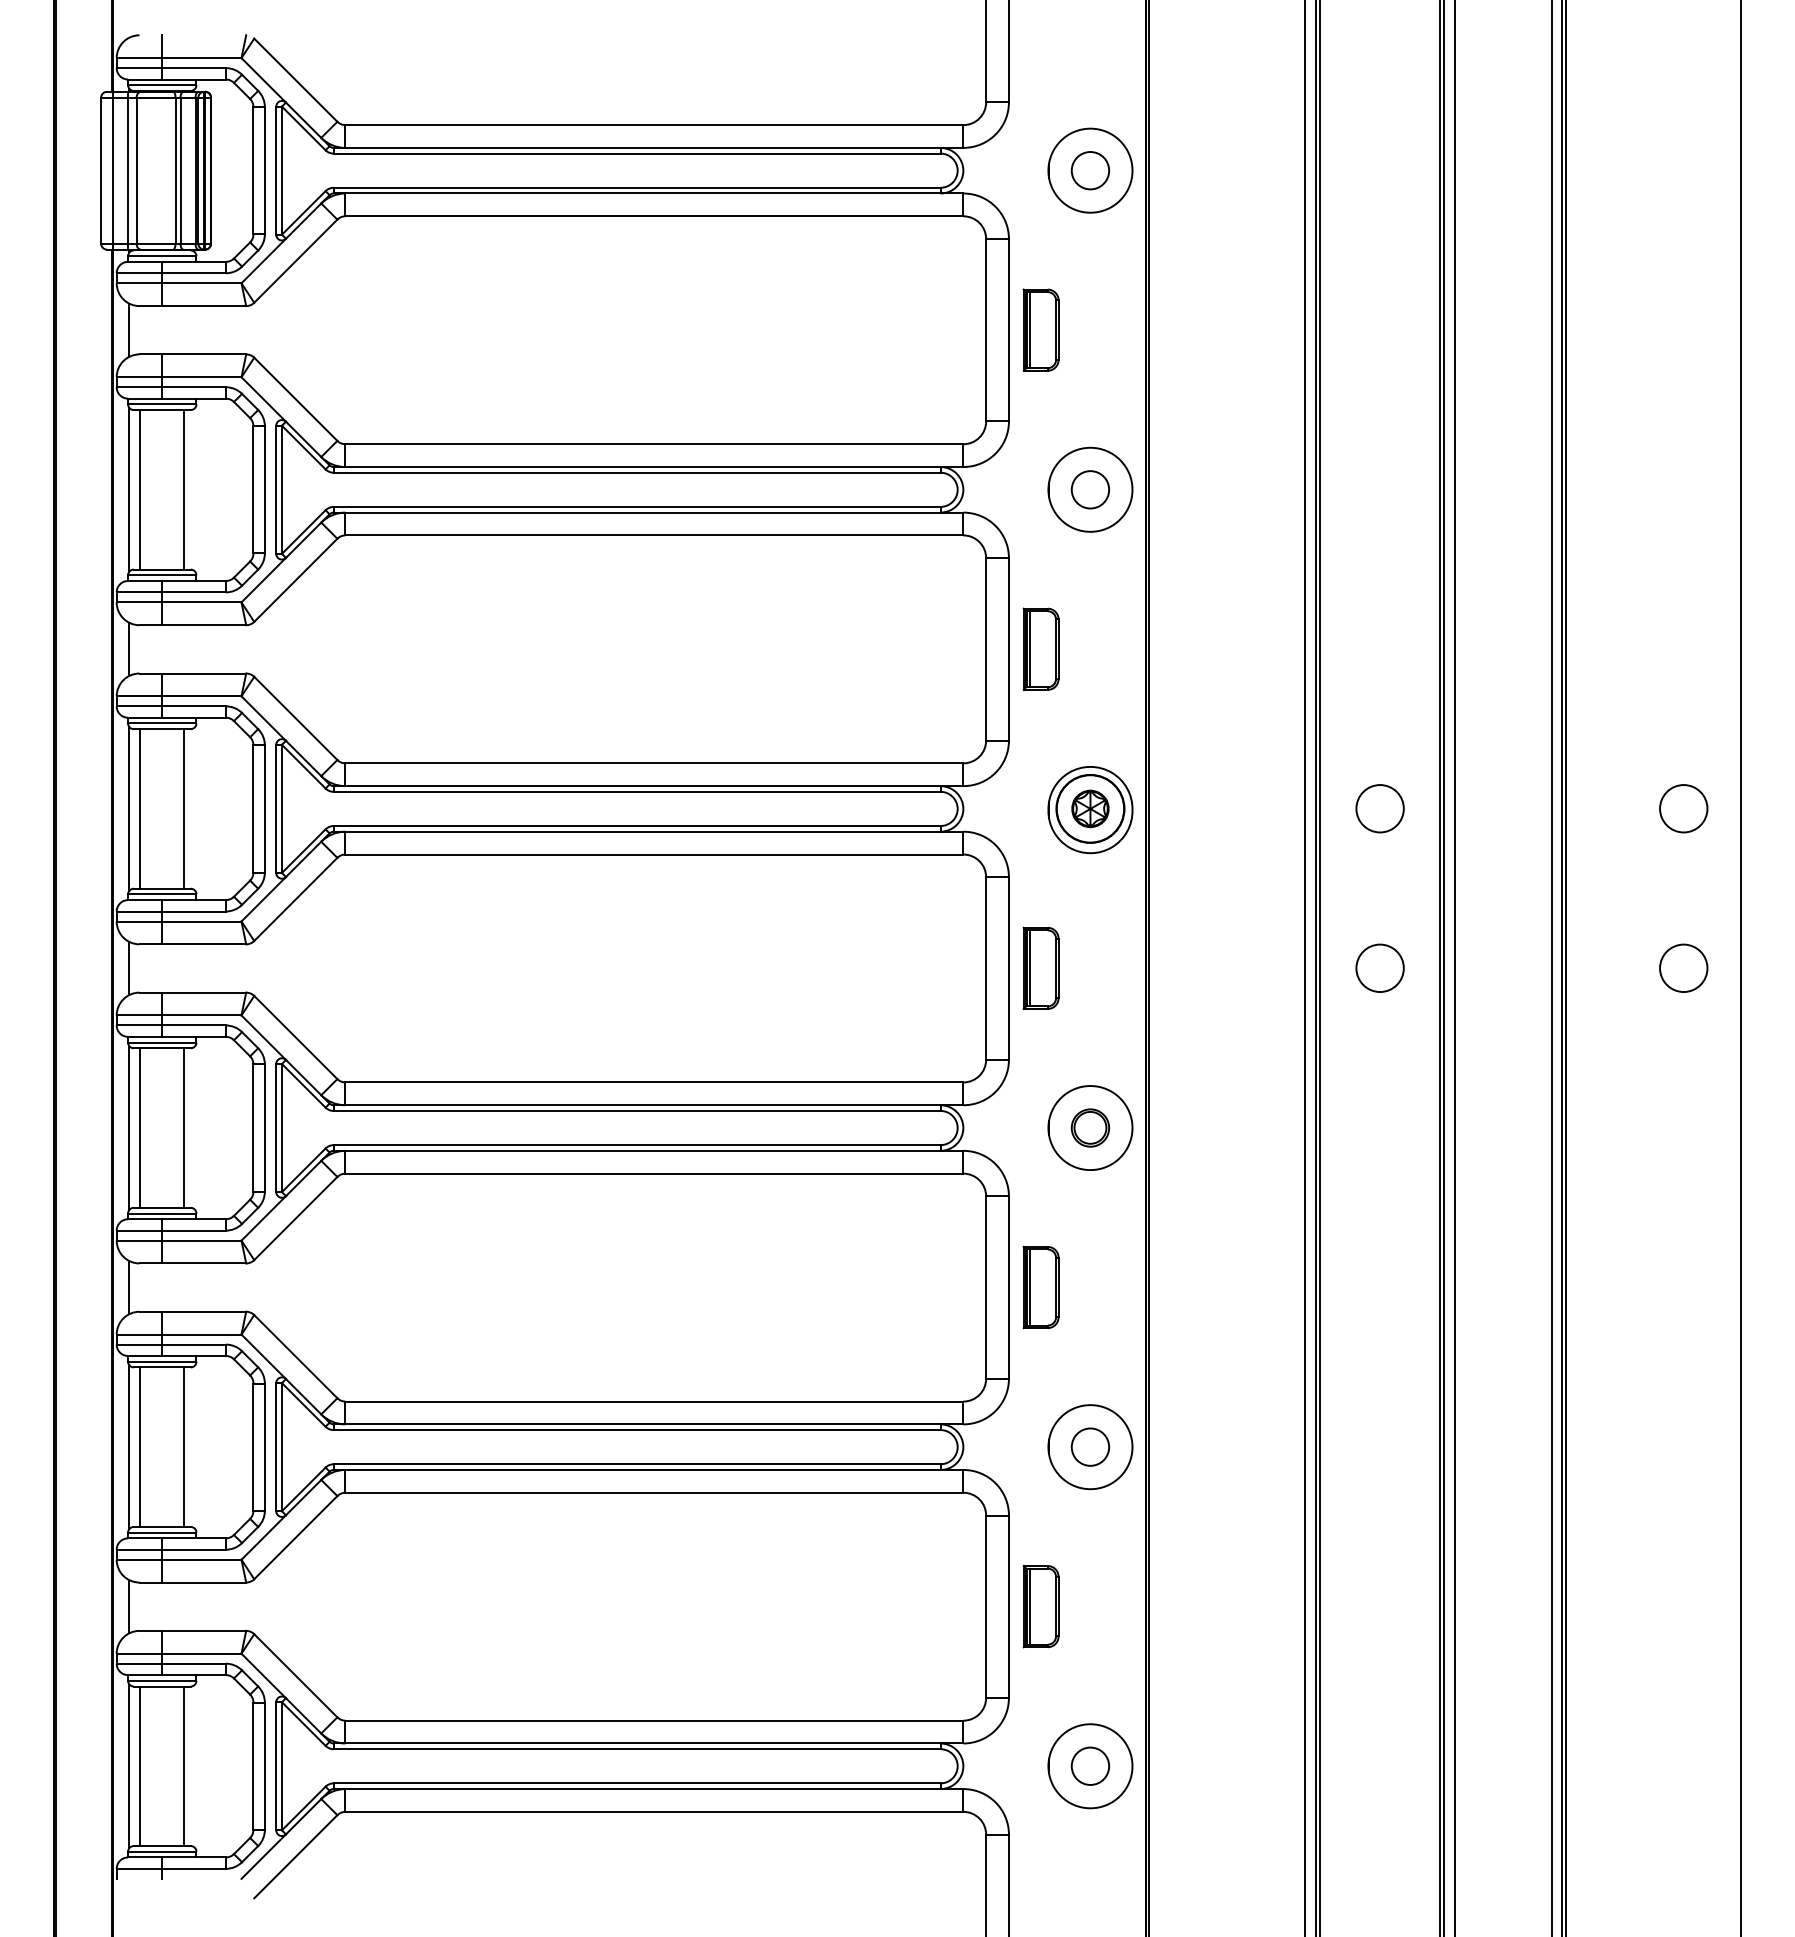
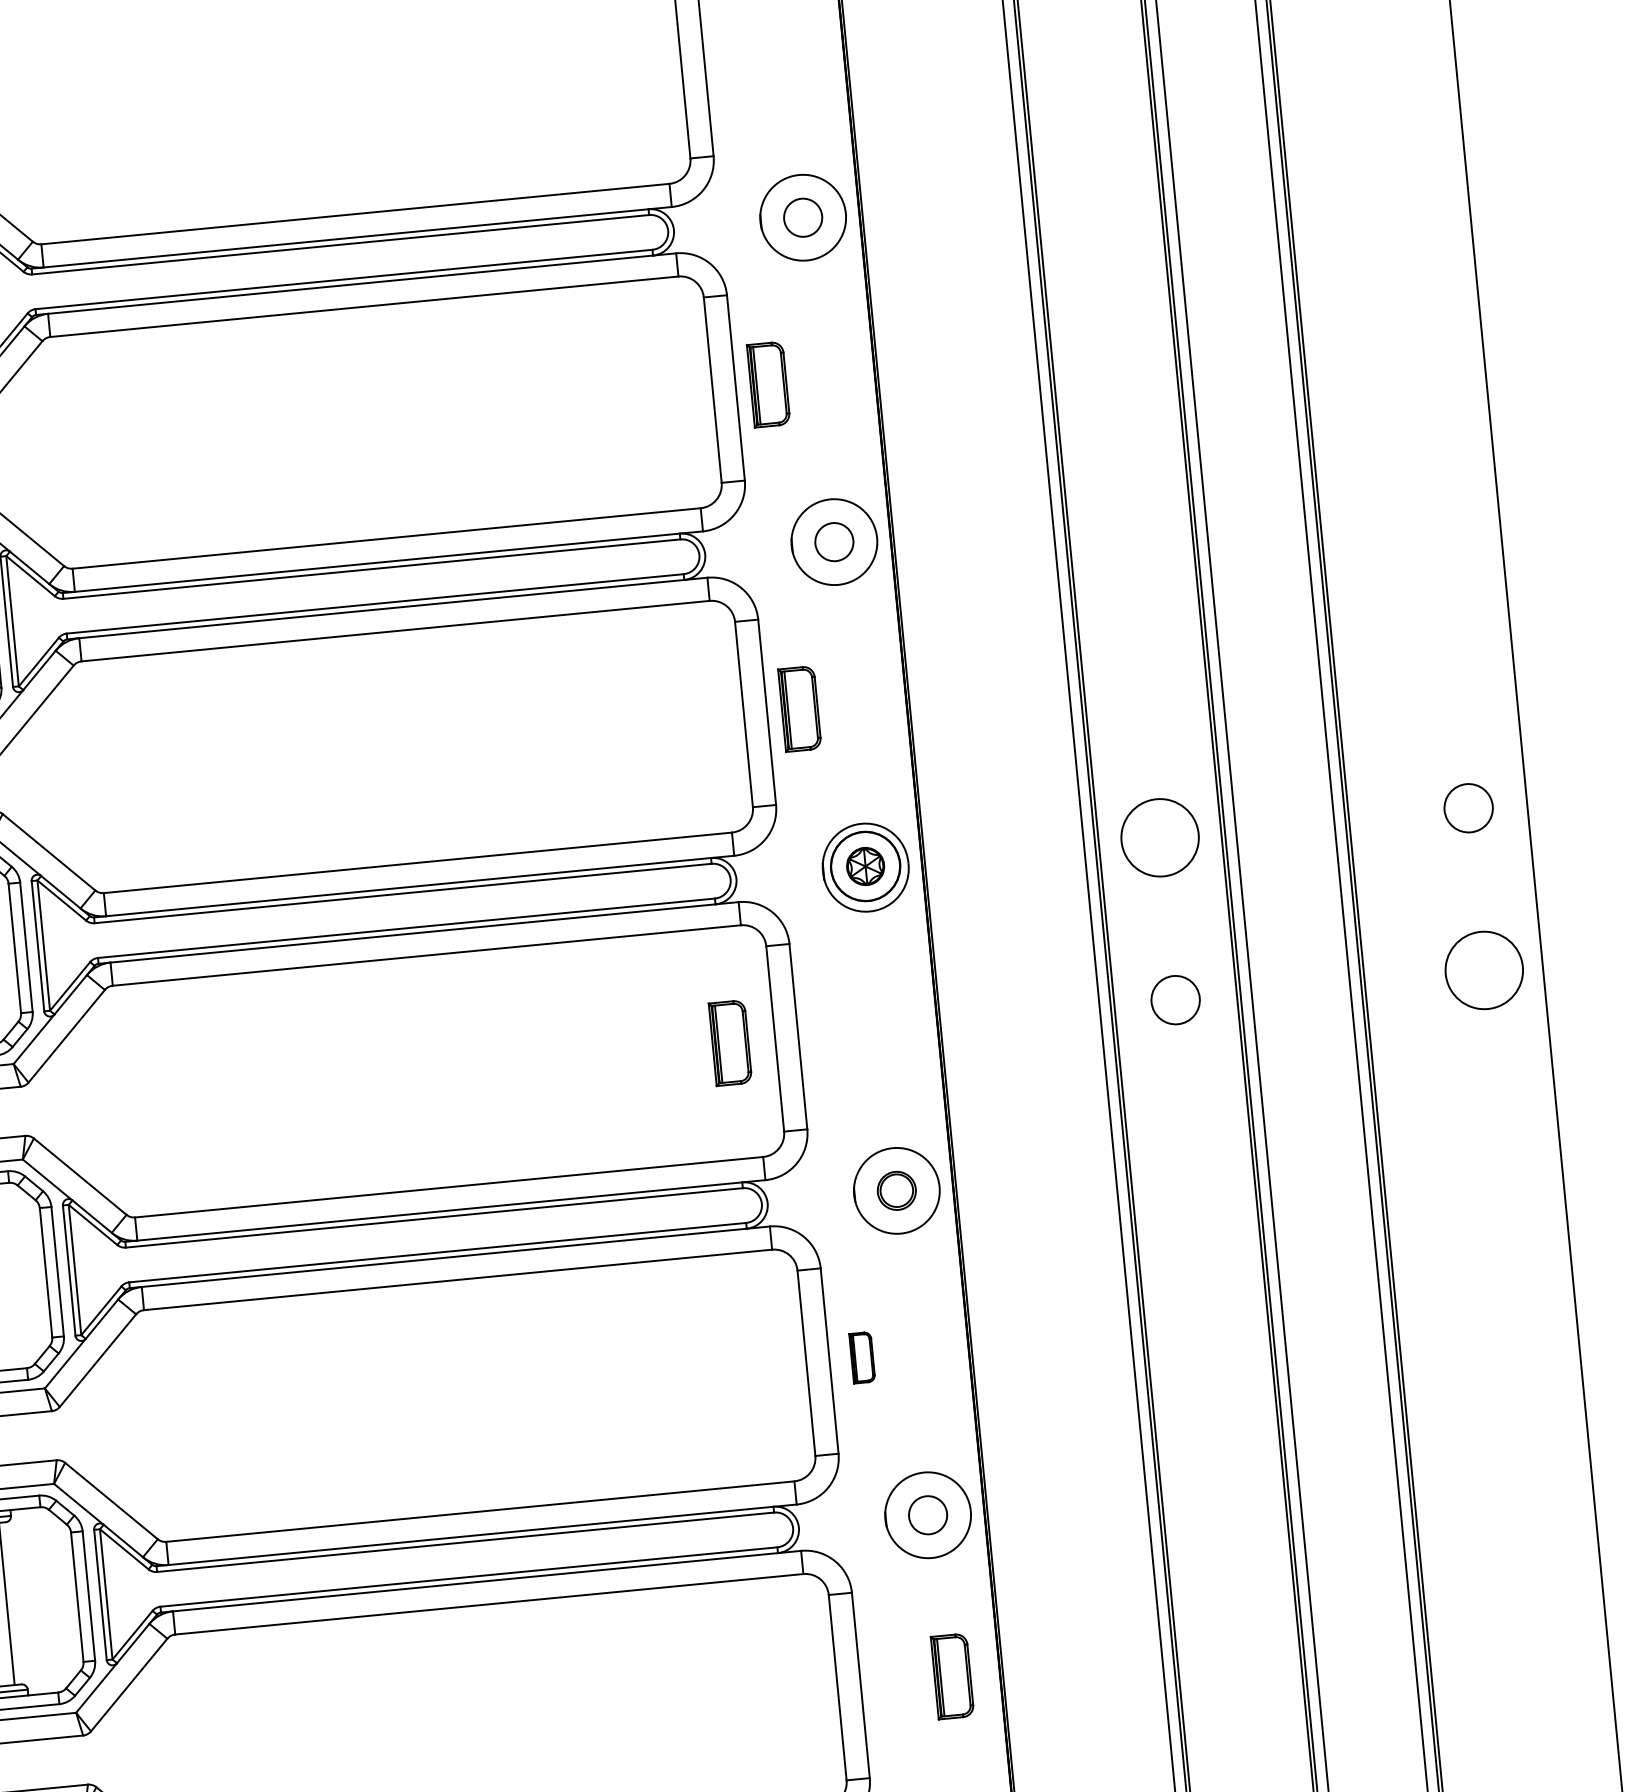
circle: (1379, 808) -> (1159, 837), size x1.6
part: (1040, 968) -> (729, 1043), moved
circle: (1683, 968) -> (1484, 970), size x1.6
part: (1040, 1287) -> (861, 1357), size x0.6
part: (1040, 1606) -> (951, 1676), moved

